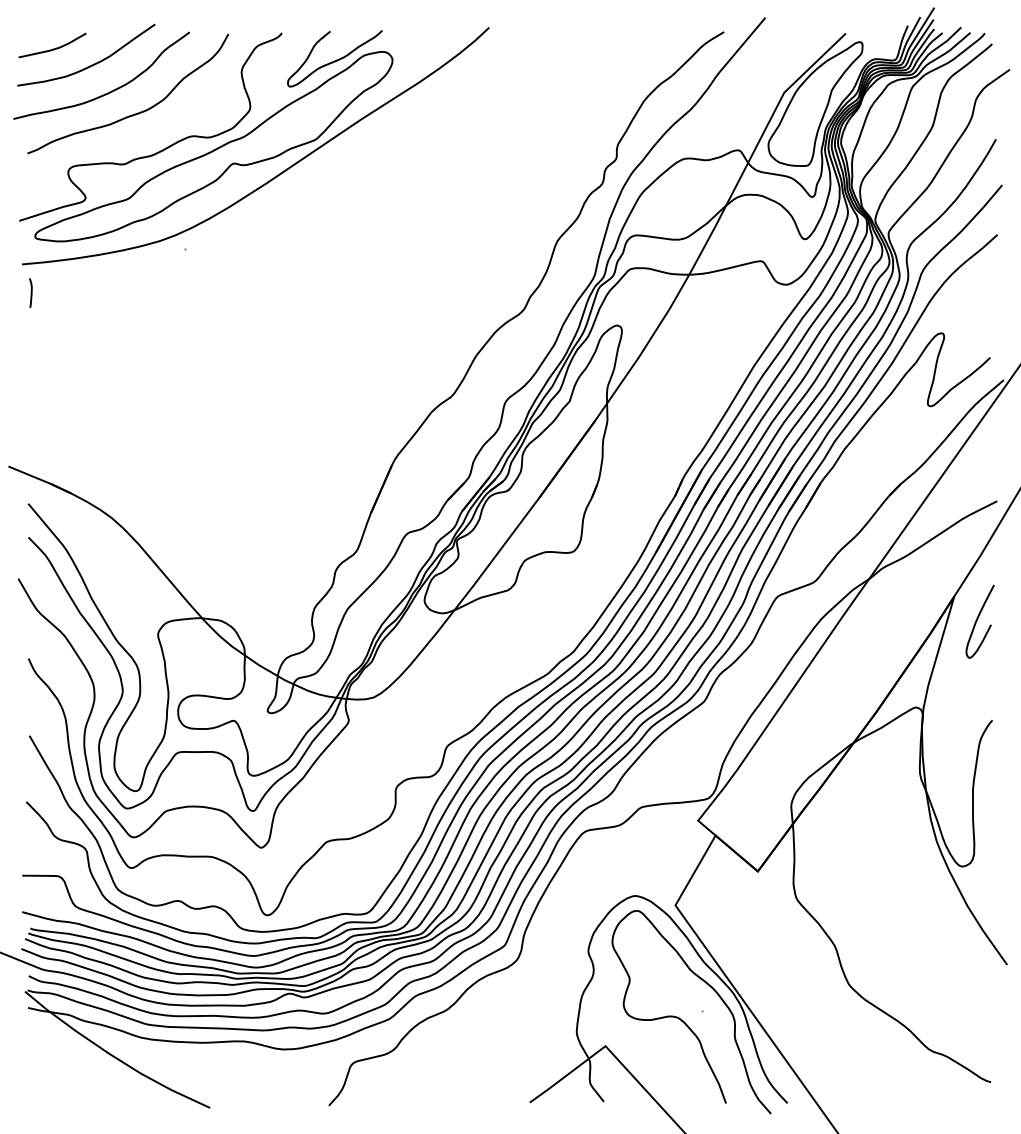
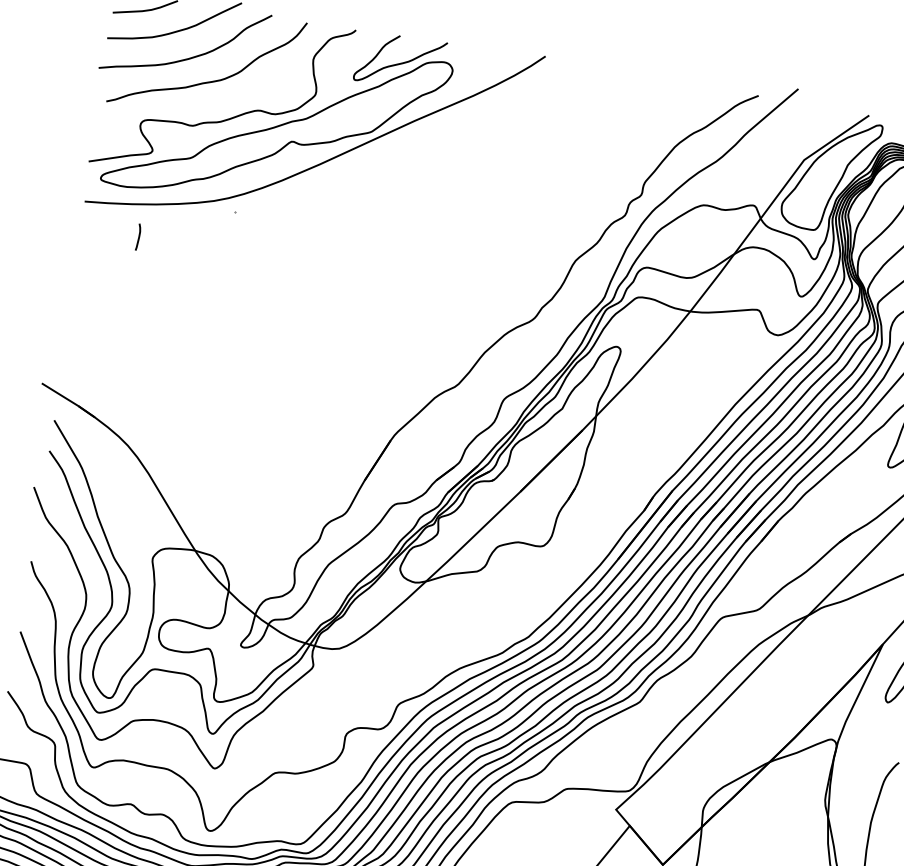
line: (30, 292) -> (138, 236), moved

